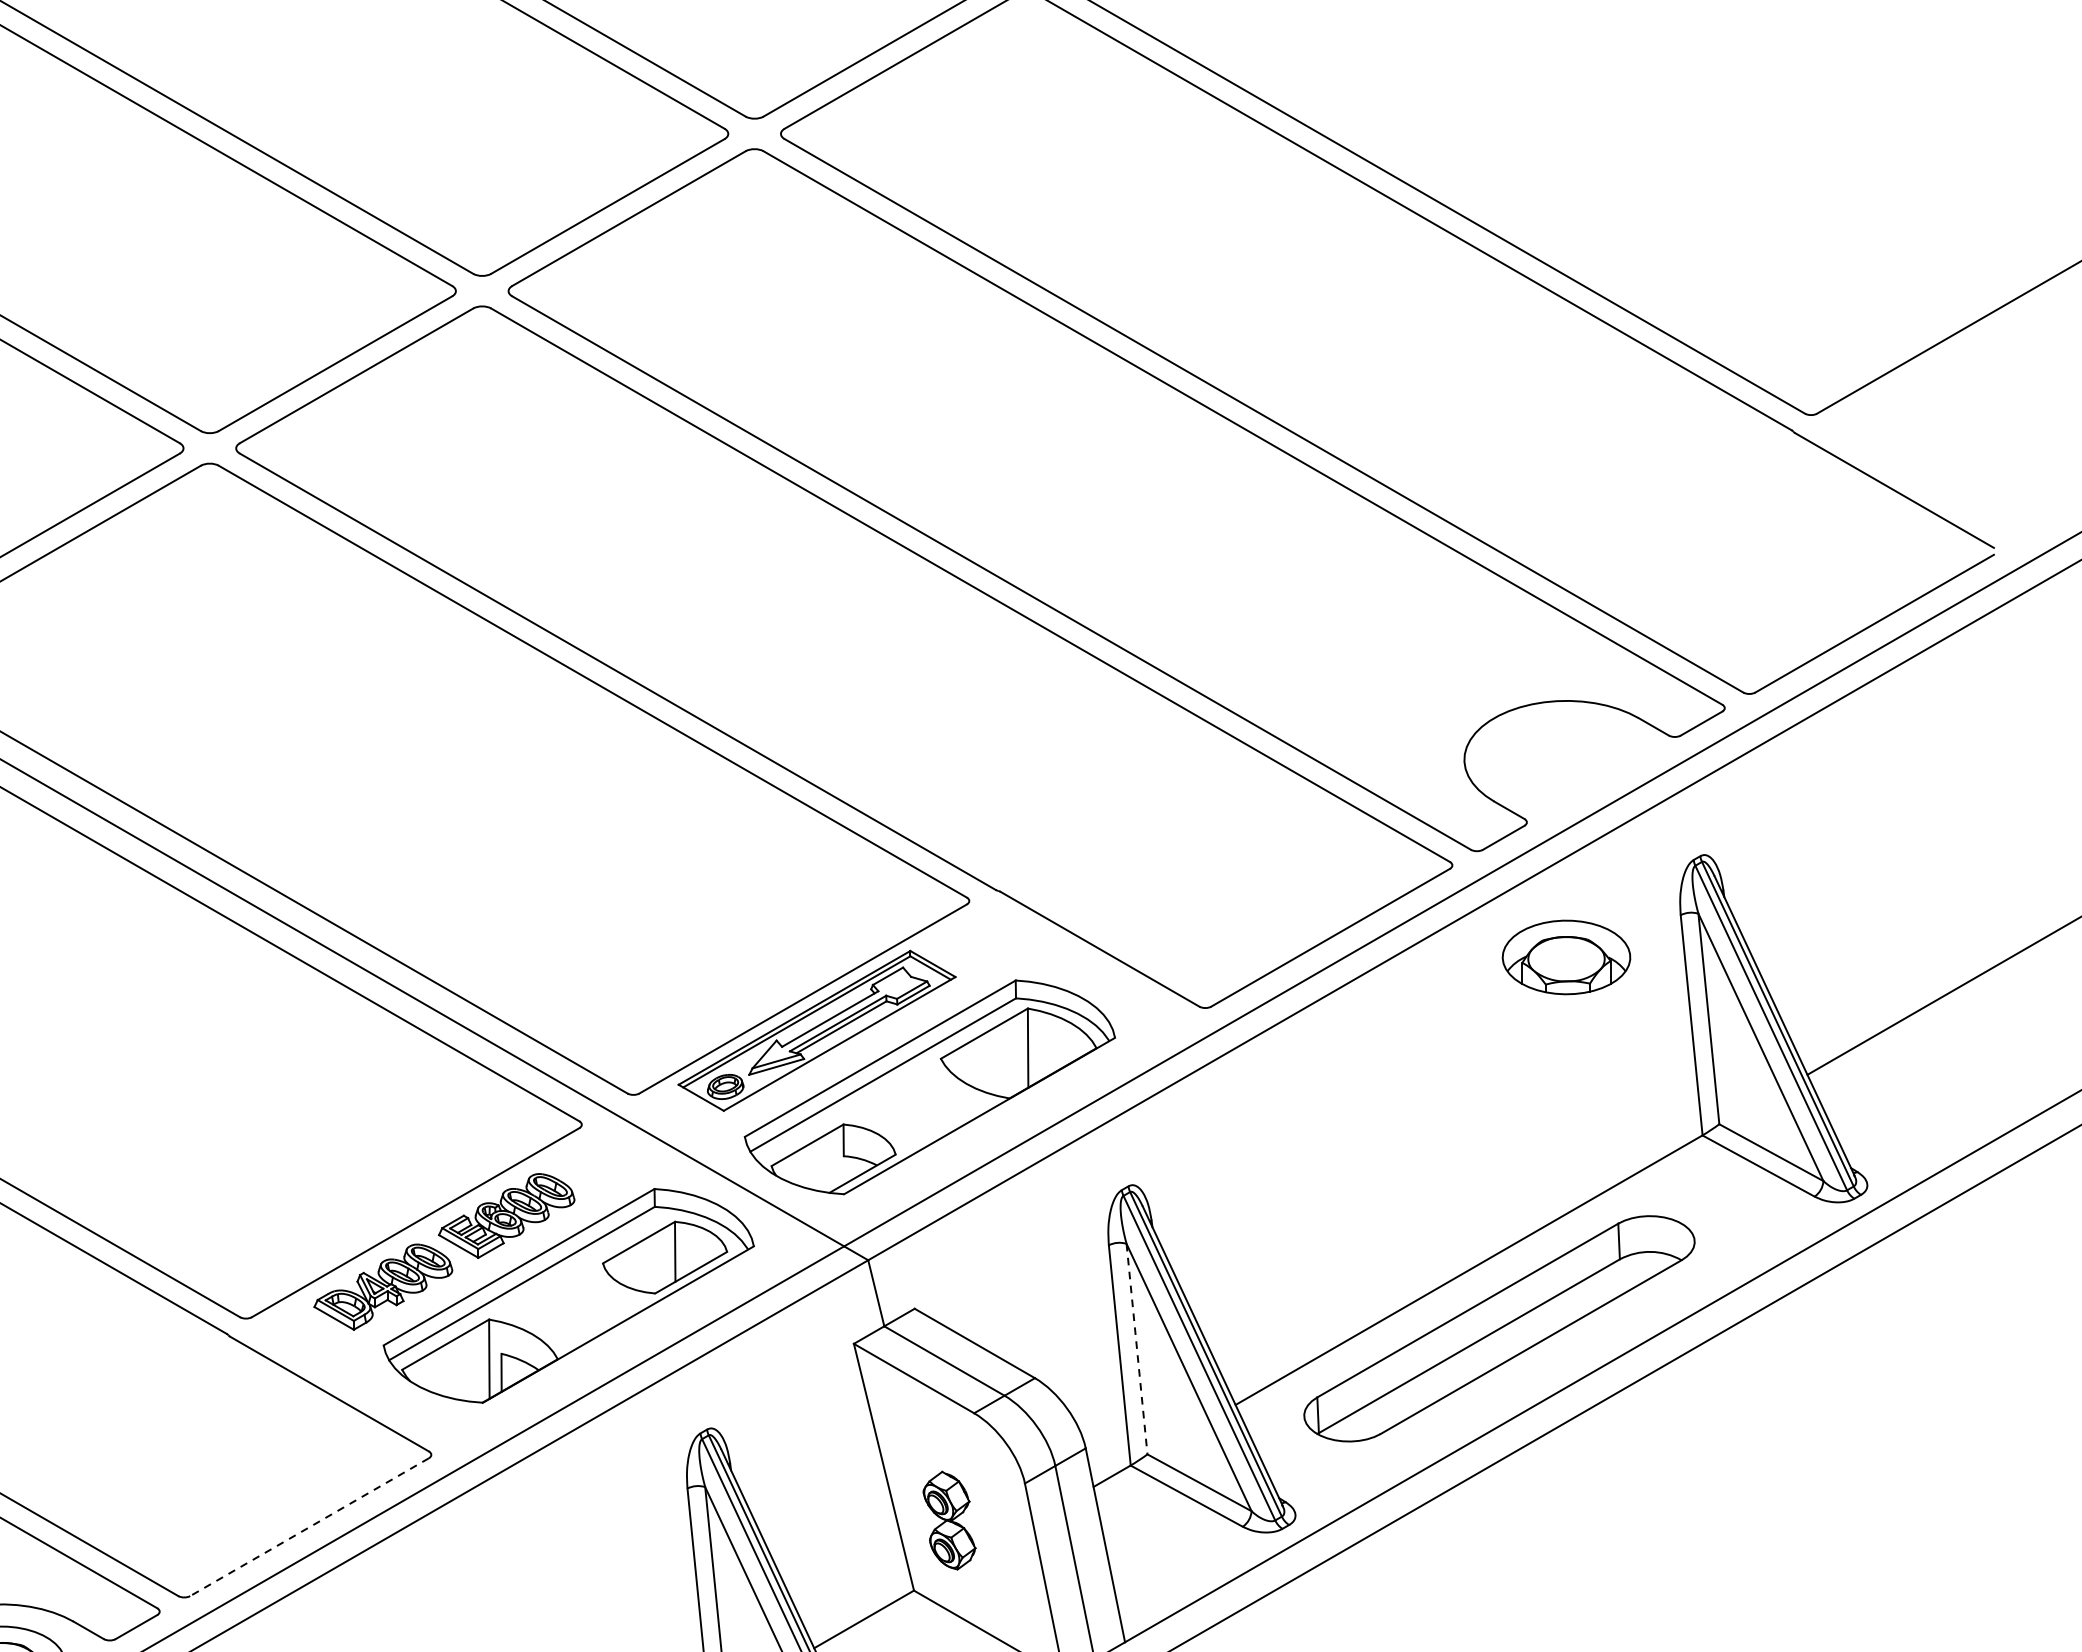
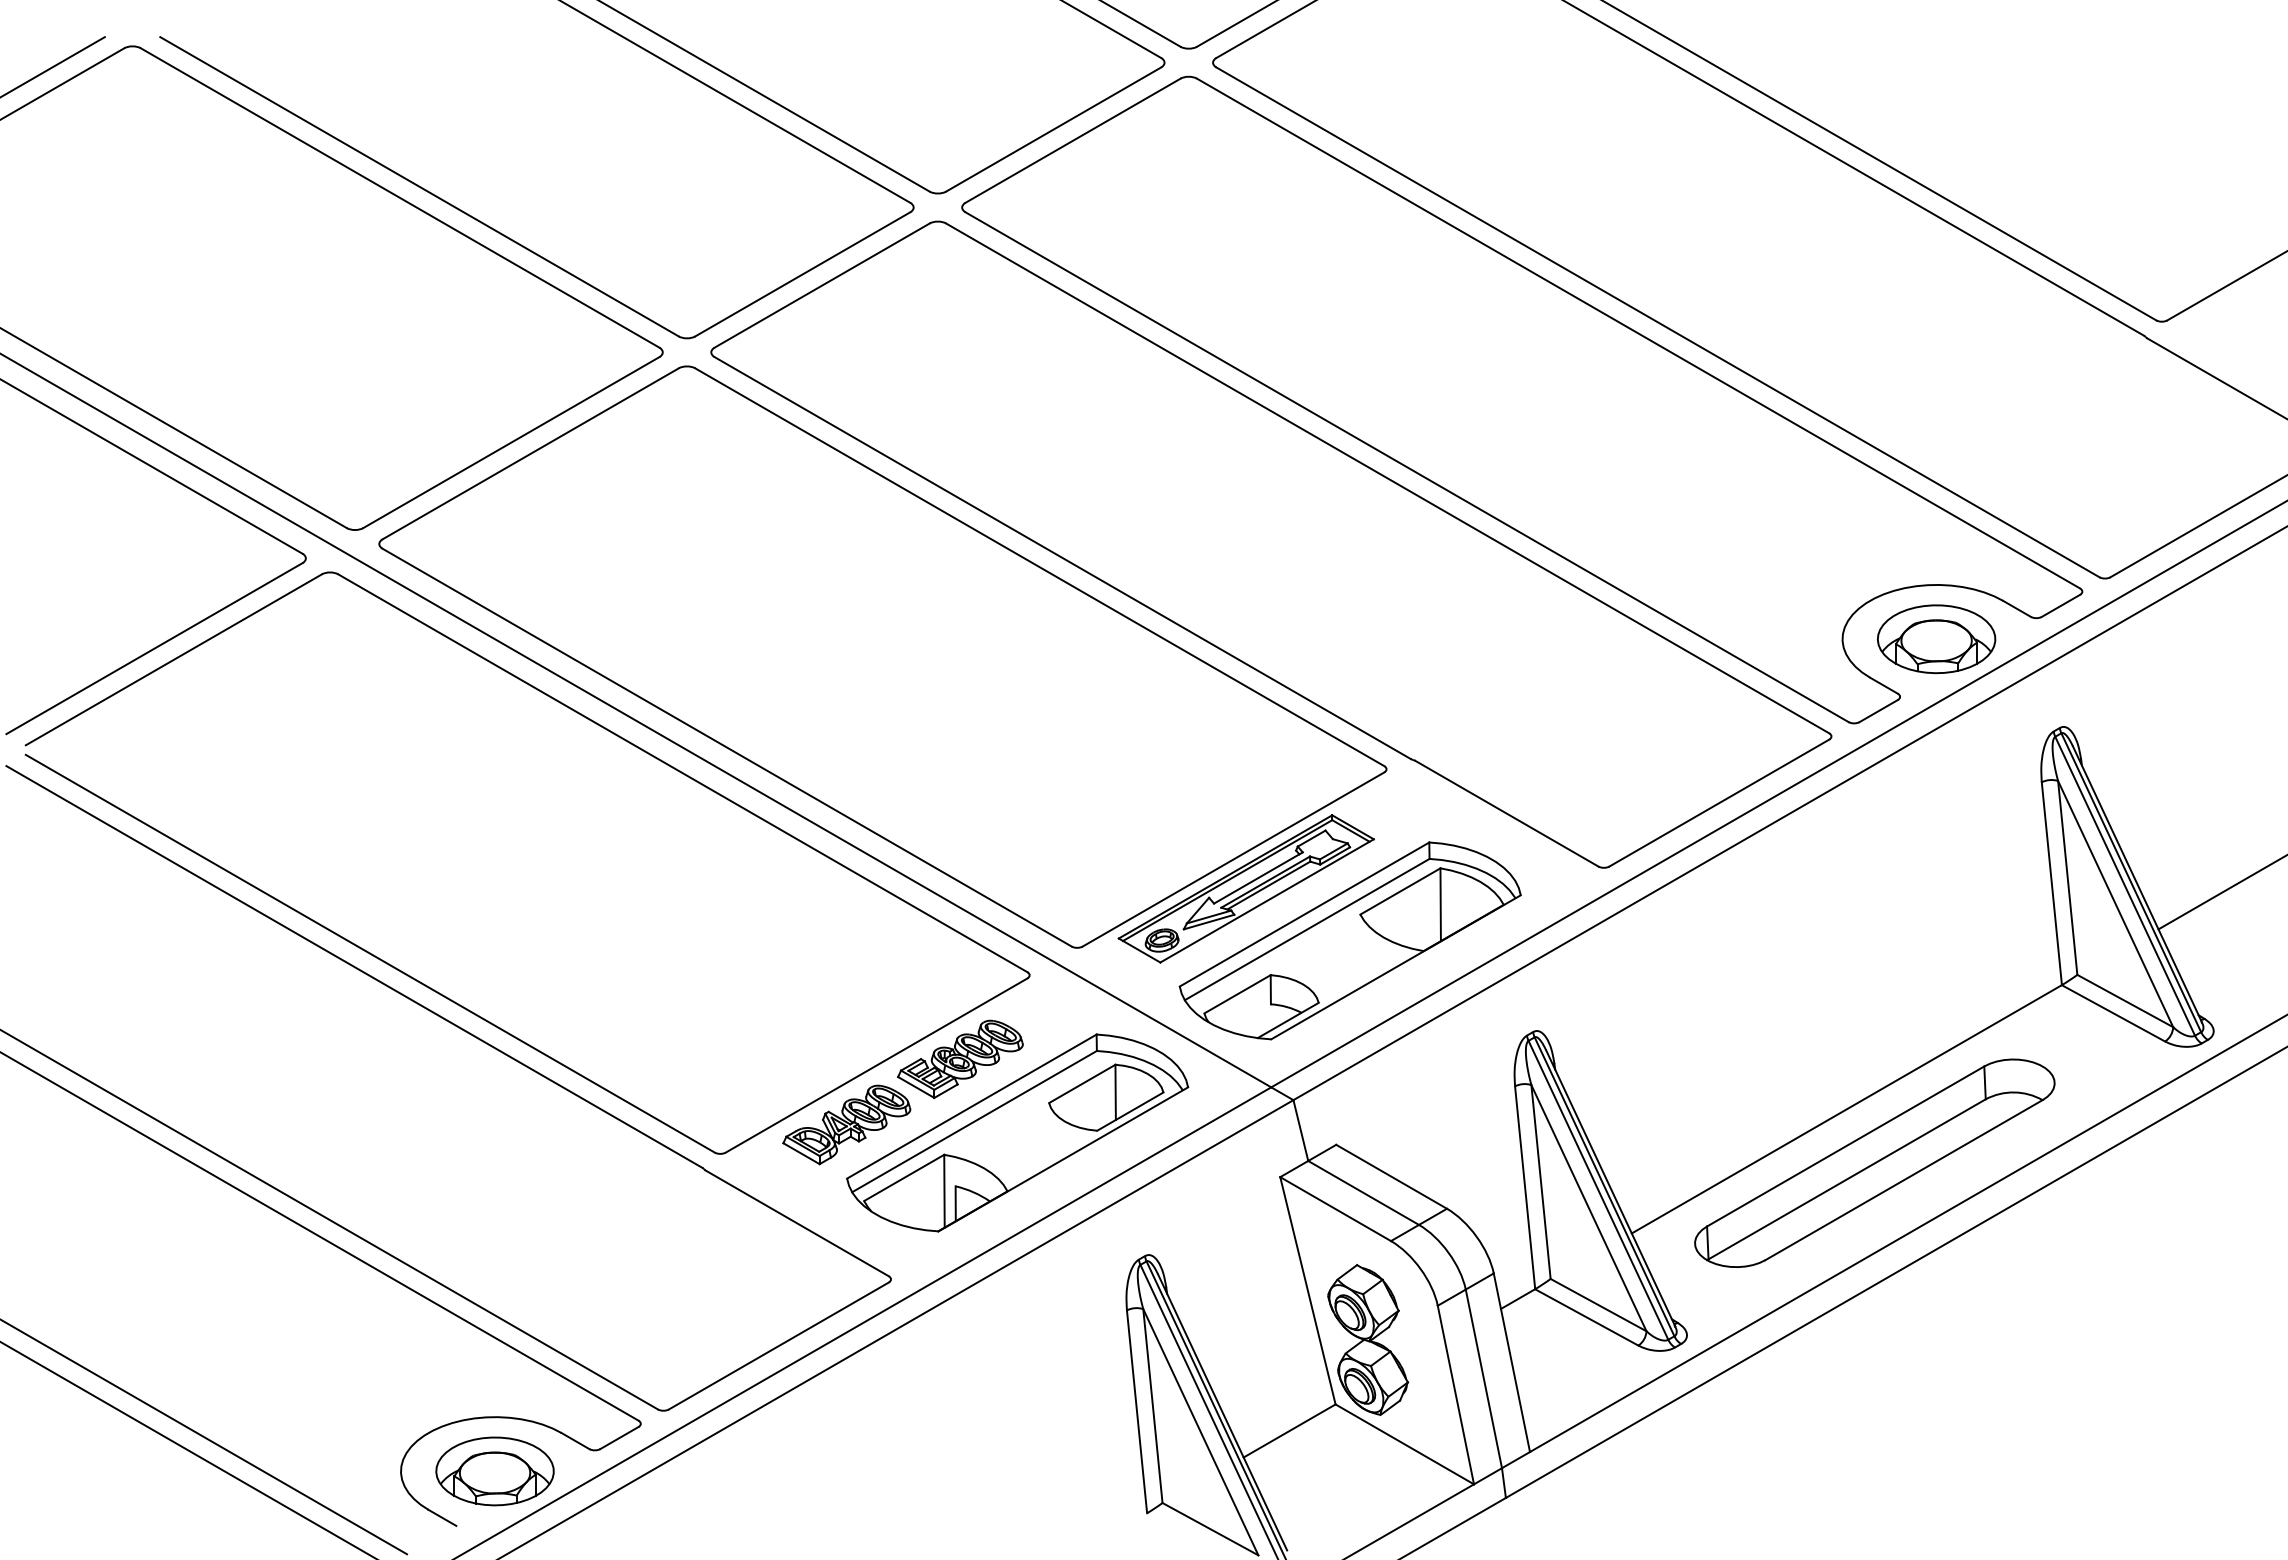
part: (1566, 957) -> (1936, 639), moved
line: (1137, 1349) -> (1541, 1182), dashed -> solid
part: (949, 1520) -> (1368, 1339), size x1.67
line: (309, 1527) -> (778, 1346), dashed -> solid

